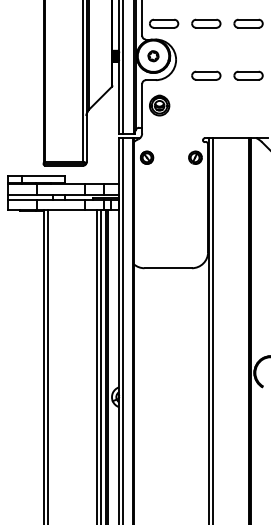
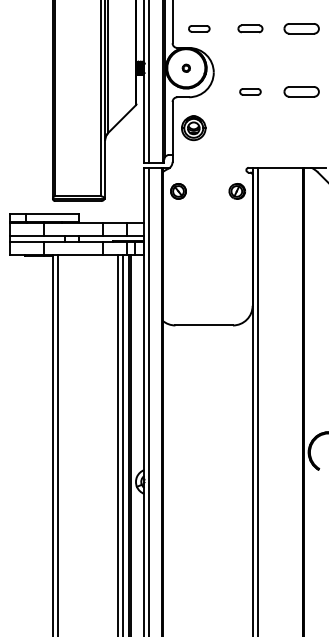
part: (164, 23) -> (199, 28), size x0.6
part: (206, 23) -> (250, 28), size x0.7
part: (153, 56) -> (186, 68), size x0.6
part: (206, 75) -> (250, 91), size x0.6

